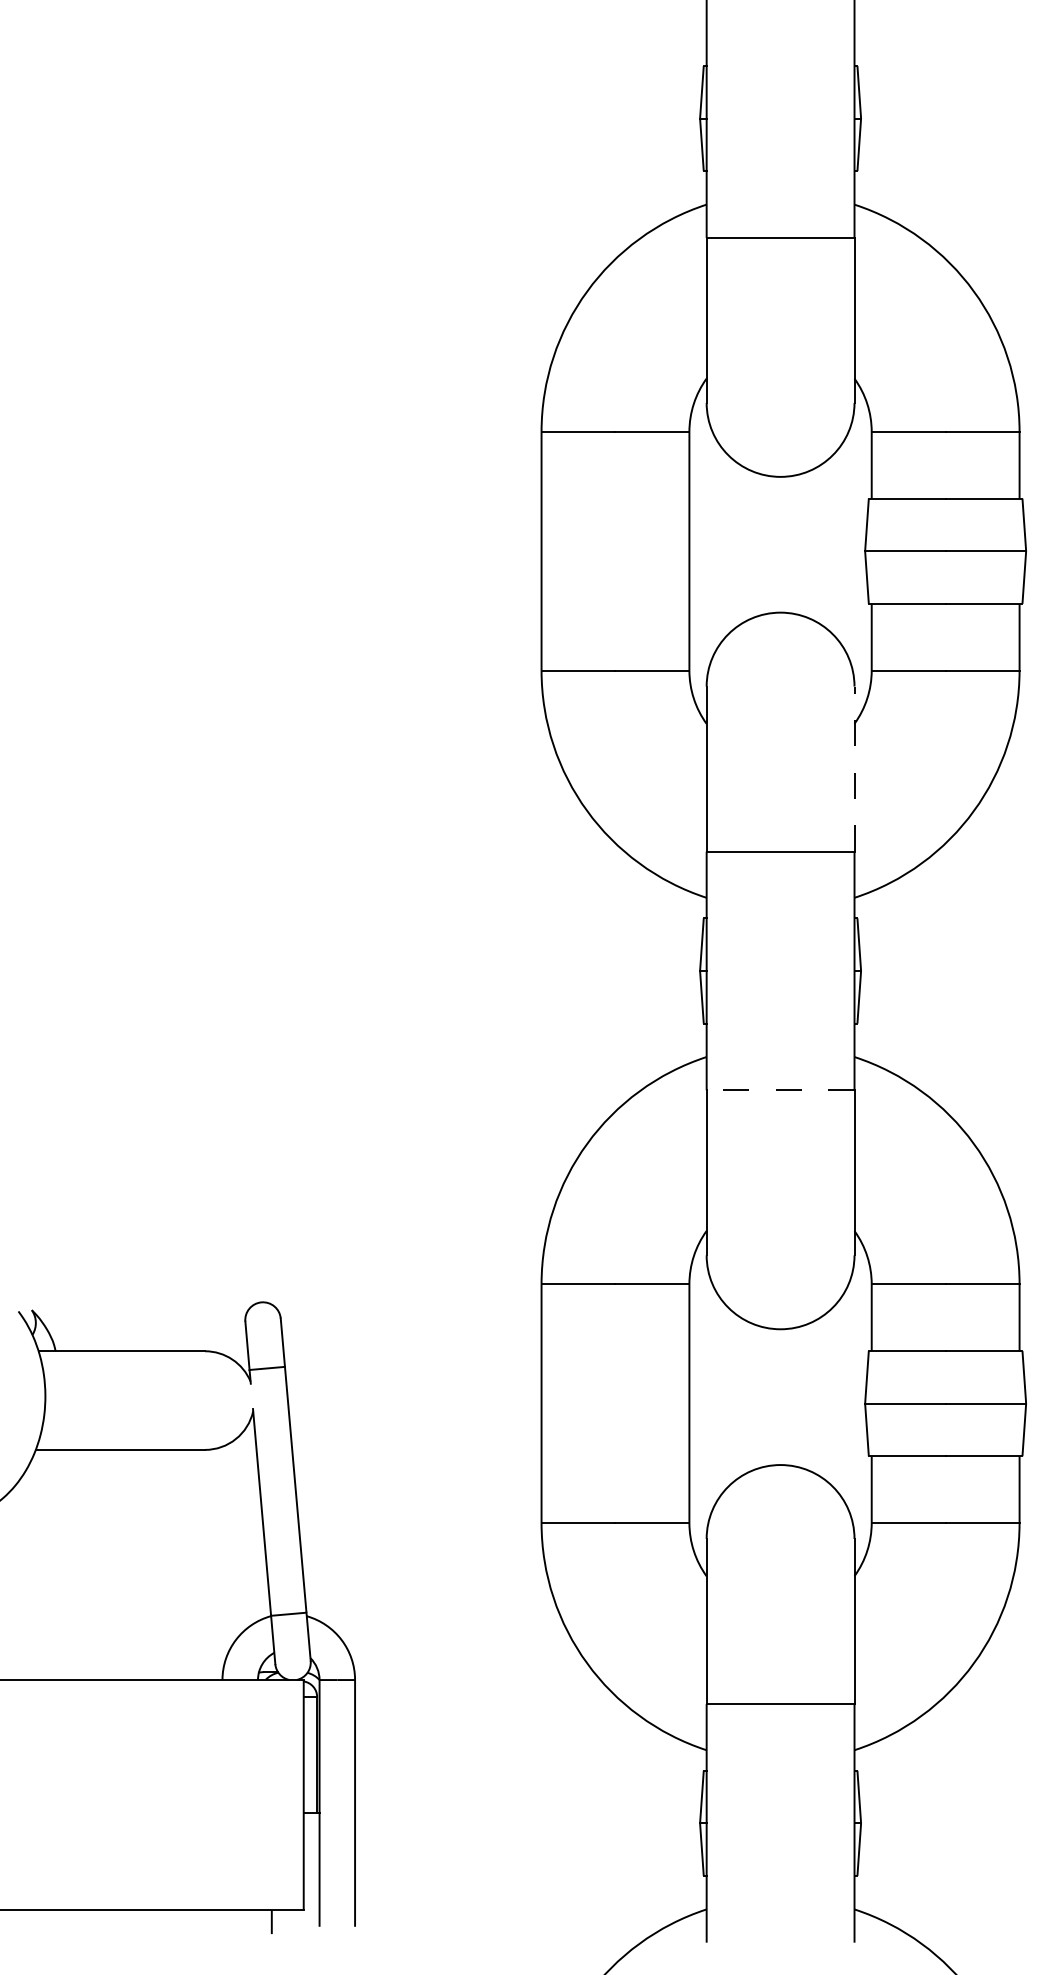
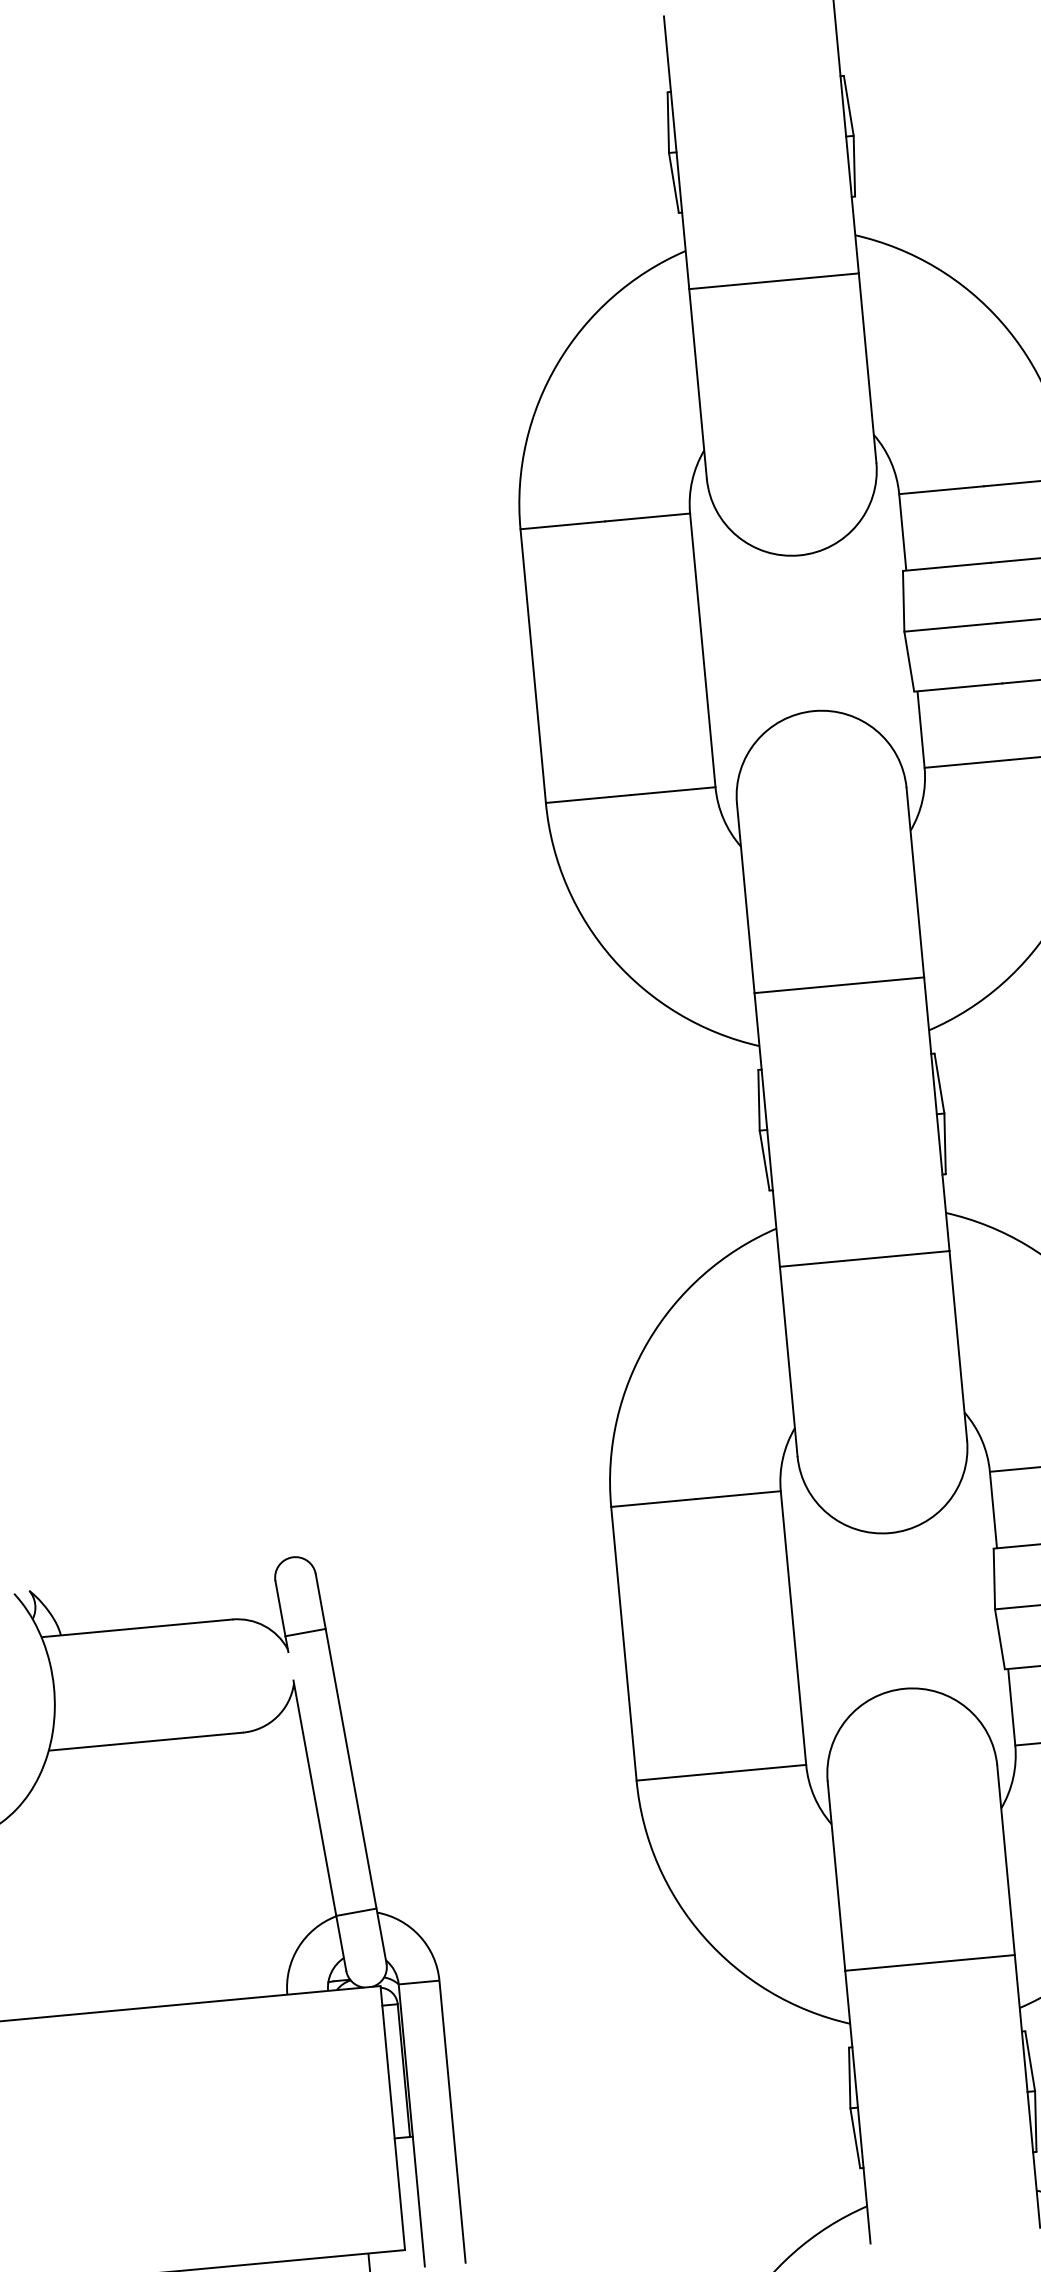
line: (854, 769) -> (915, 883), dashed -> solid
line: (780, 1090) -> (864, 1259), dashed -> solid

